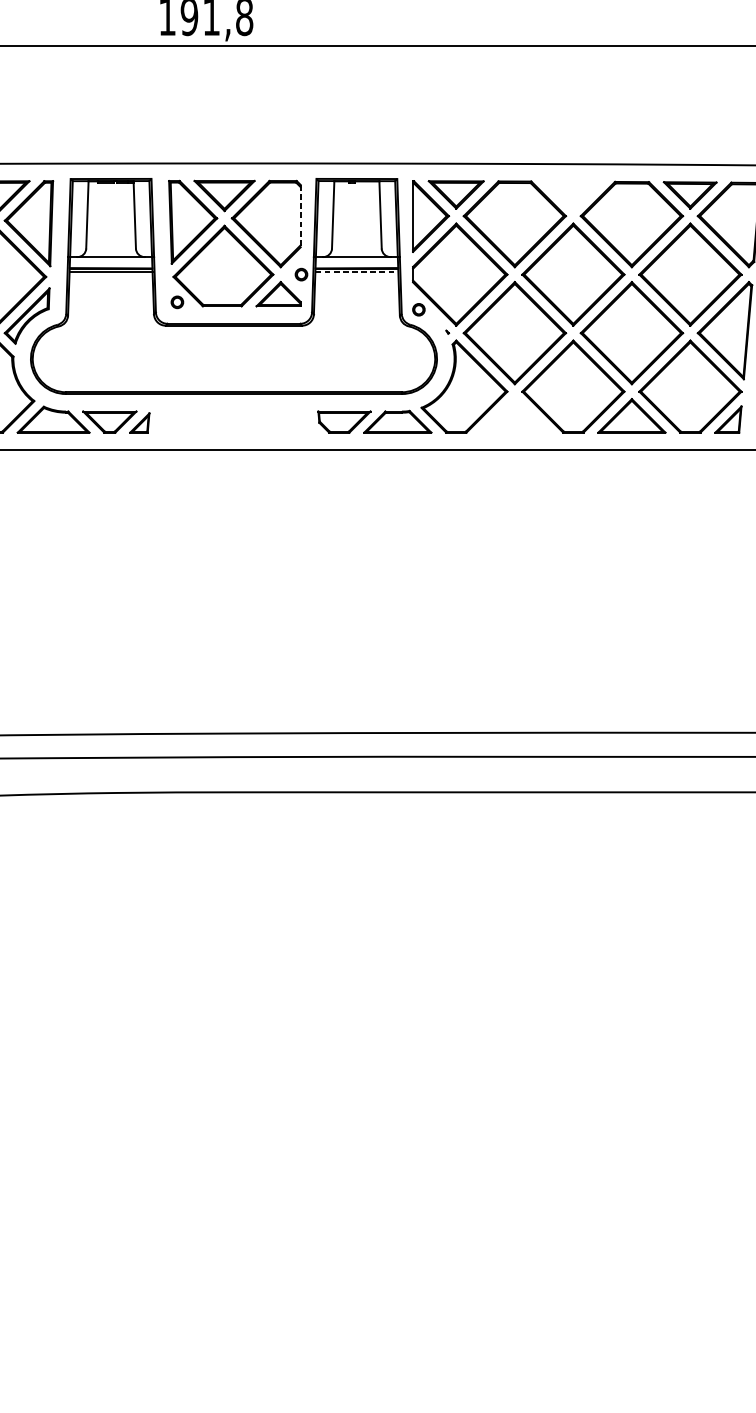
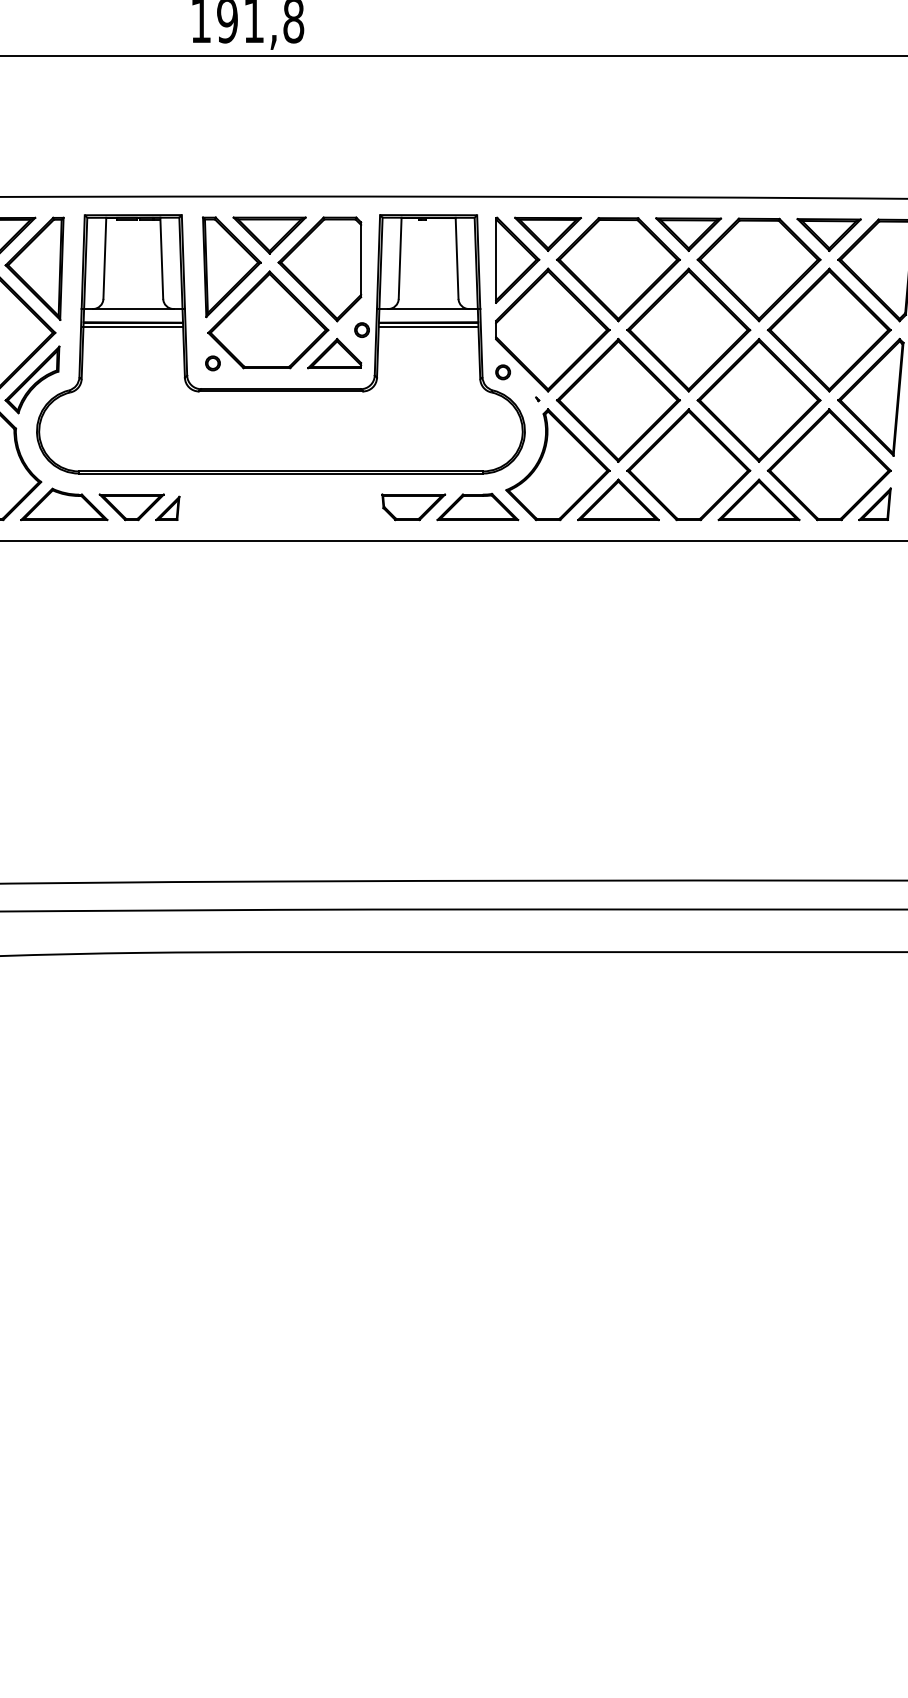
part: (573, 195) -> (688, 234), added
line: (301, 216) -> (361, 260), dashed -> solid
line: (356, 272) -> (428, 327), dashed -> solid
part: (514, 415) -> (618, 499), added

